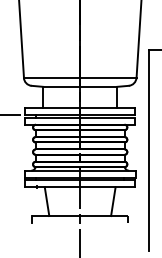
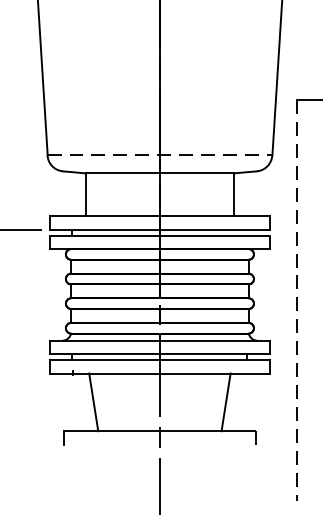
line: (80, 77) -> (160, 154), solid -> dashed
line: (148, 150) -> (296, 300), solid -> dashed

